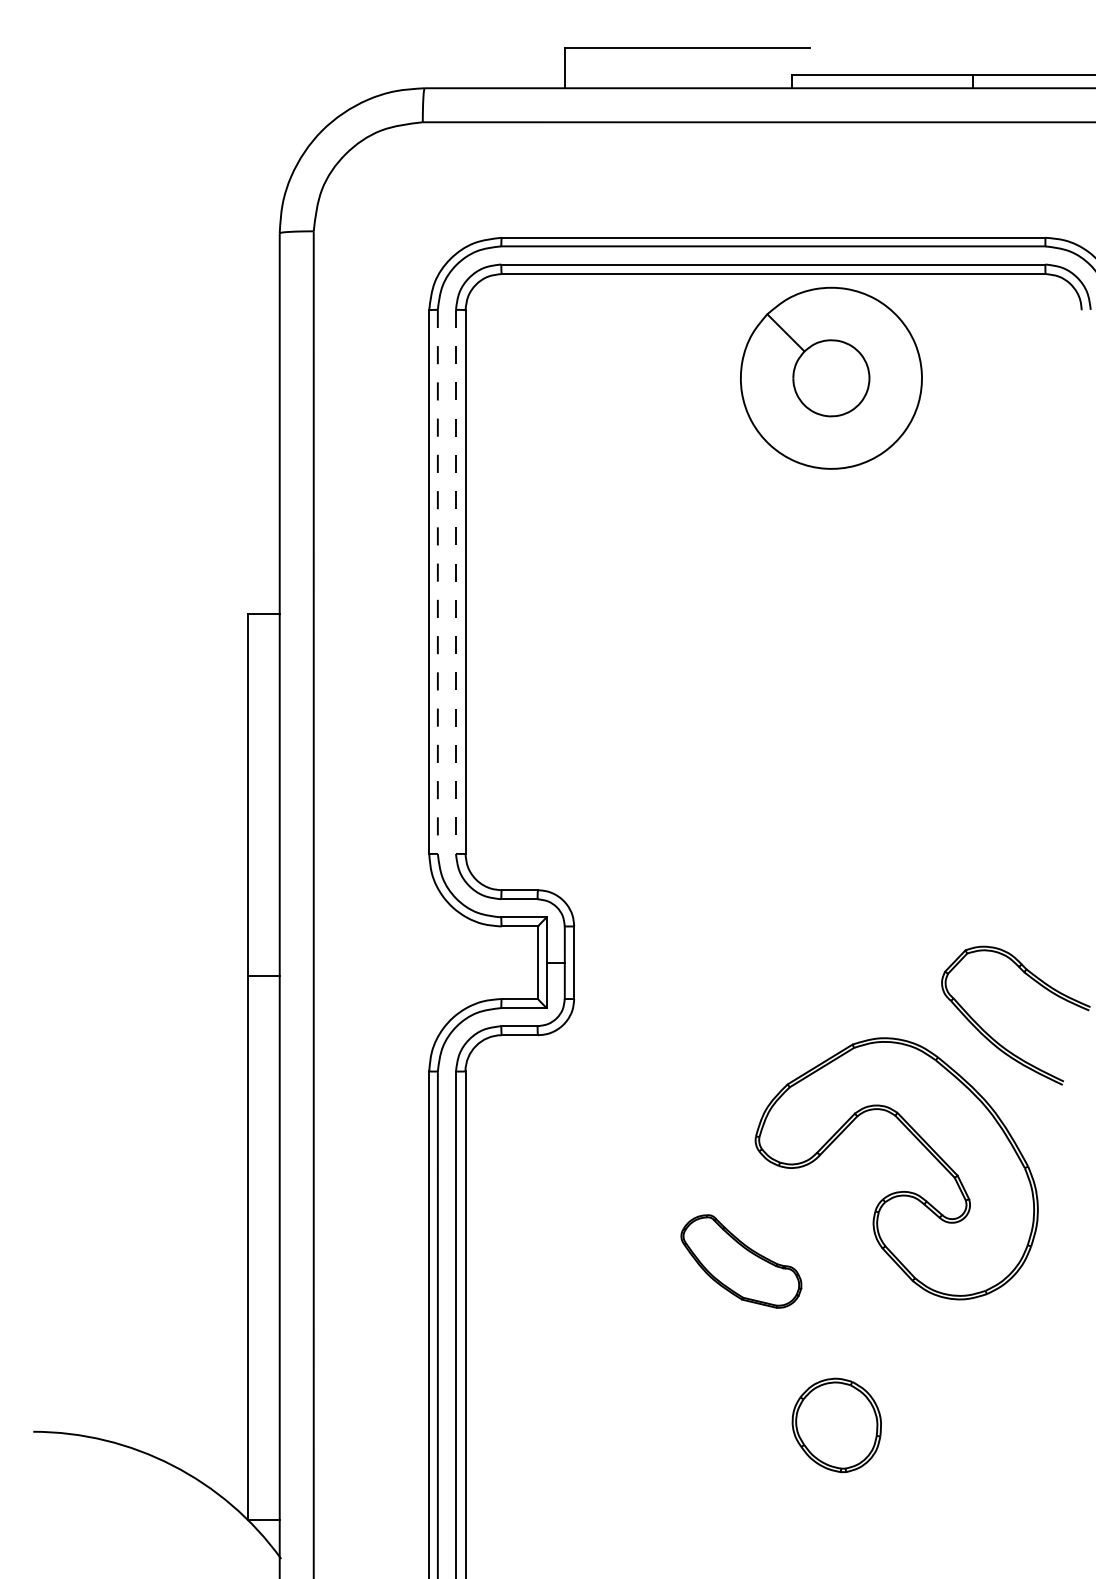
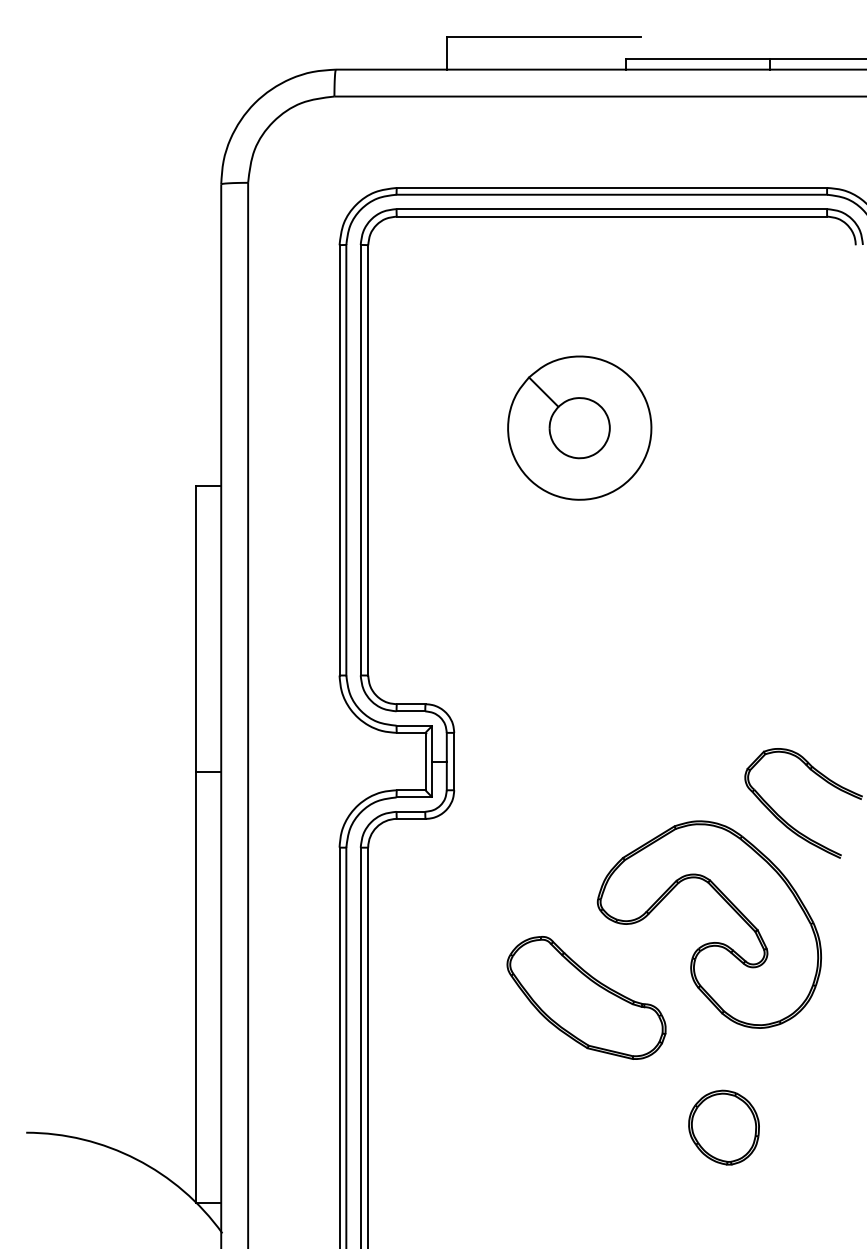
part: (831, 377) -> (579, 427), moved
line: (438, 582) -> (346, 460), dashed -> solid
line: (455, 582) -> (360, 460), dashed -> solid
part: (741, 1260) -> (586, 997), size x1.67
part: (836, 1425) -> (723, 1127), moved

